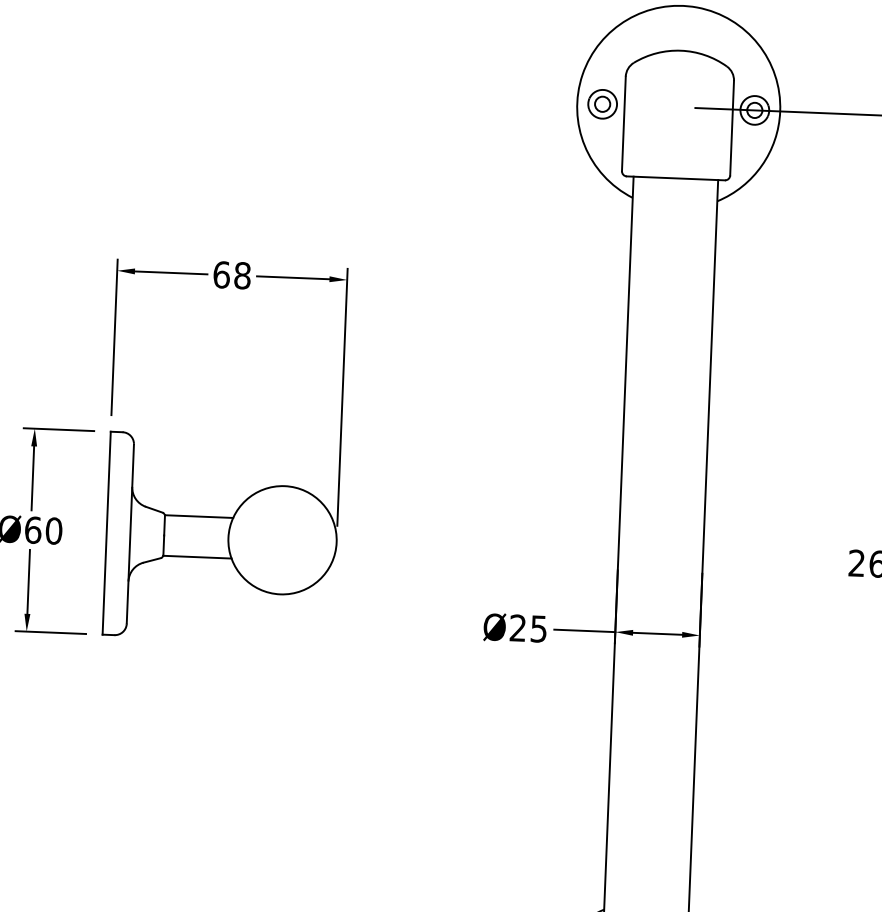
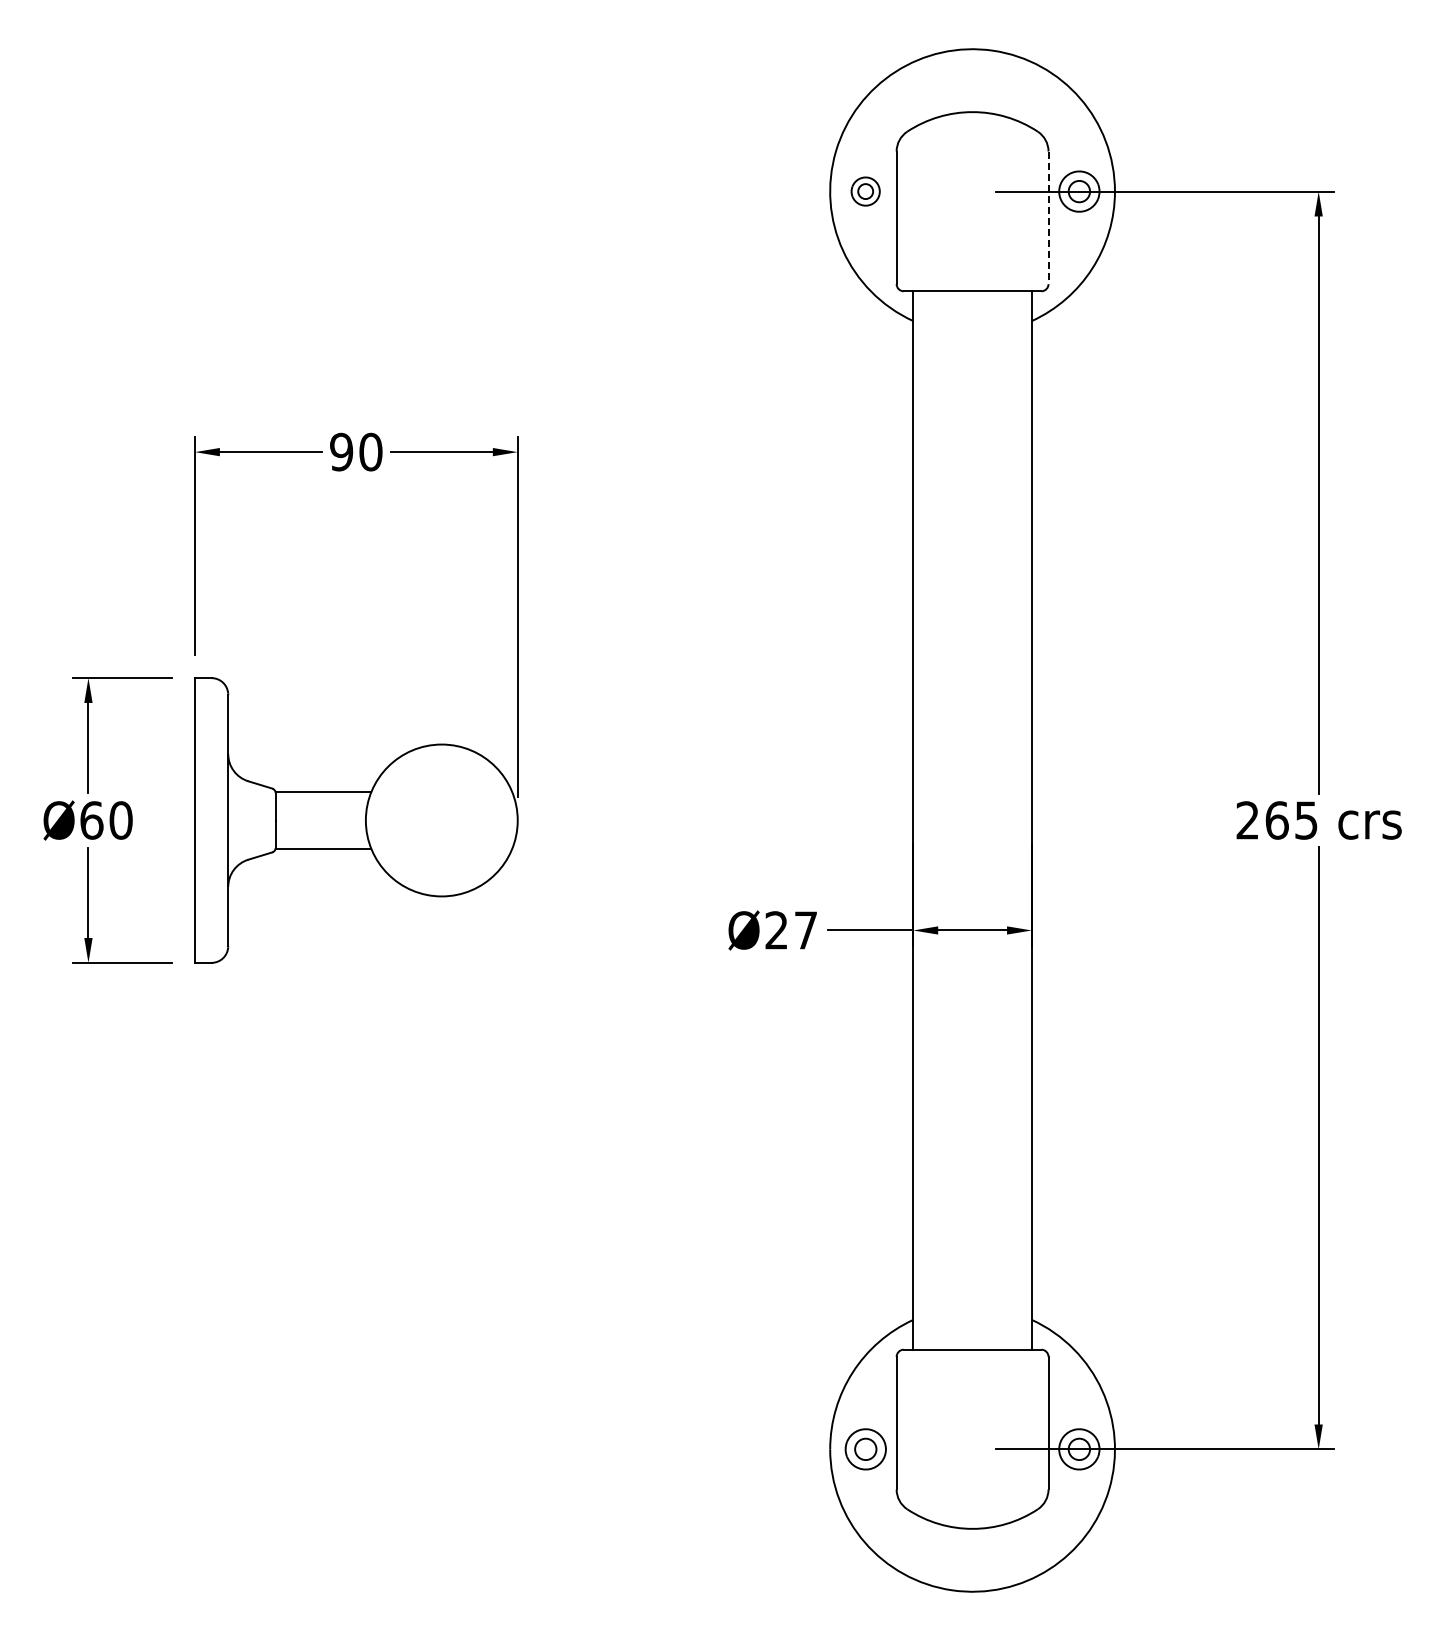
part: (602, 104) -> (865, 191), size x0.7
line: (732, 128) -> (1048, 218), solid -> dashed
text: (232, 274) -> (356, 451), 68 -> 90
text: (538, 629) -> (805, 930), Ø25 -> Ø27

